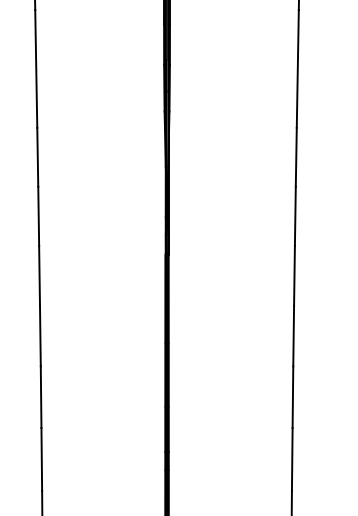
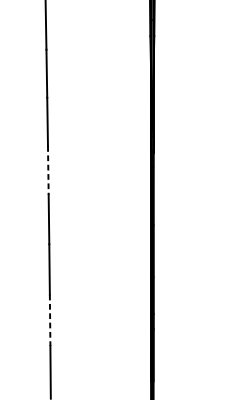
line: (39, 275) -> (48, 170), solid -> dashed
line: (41, 460) -> (49, 321), solid -> dashed

